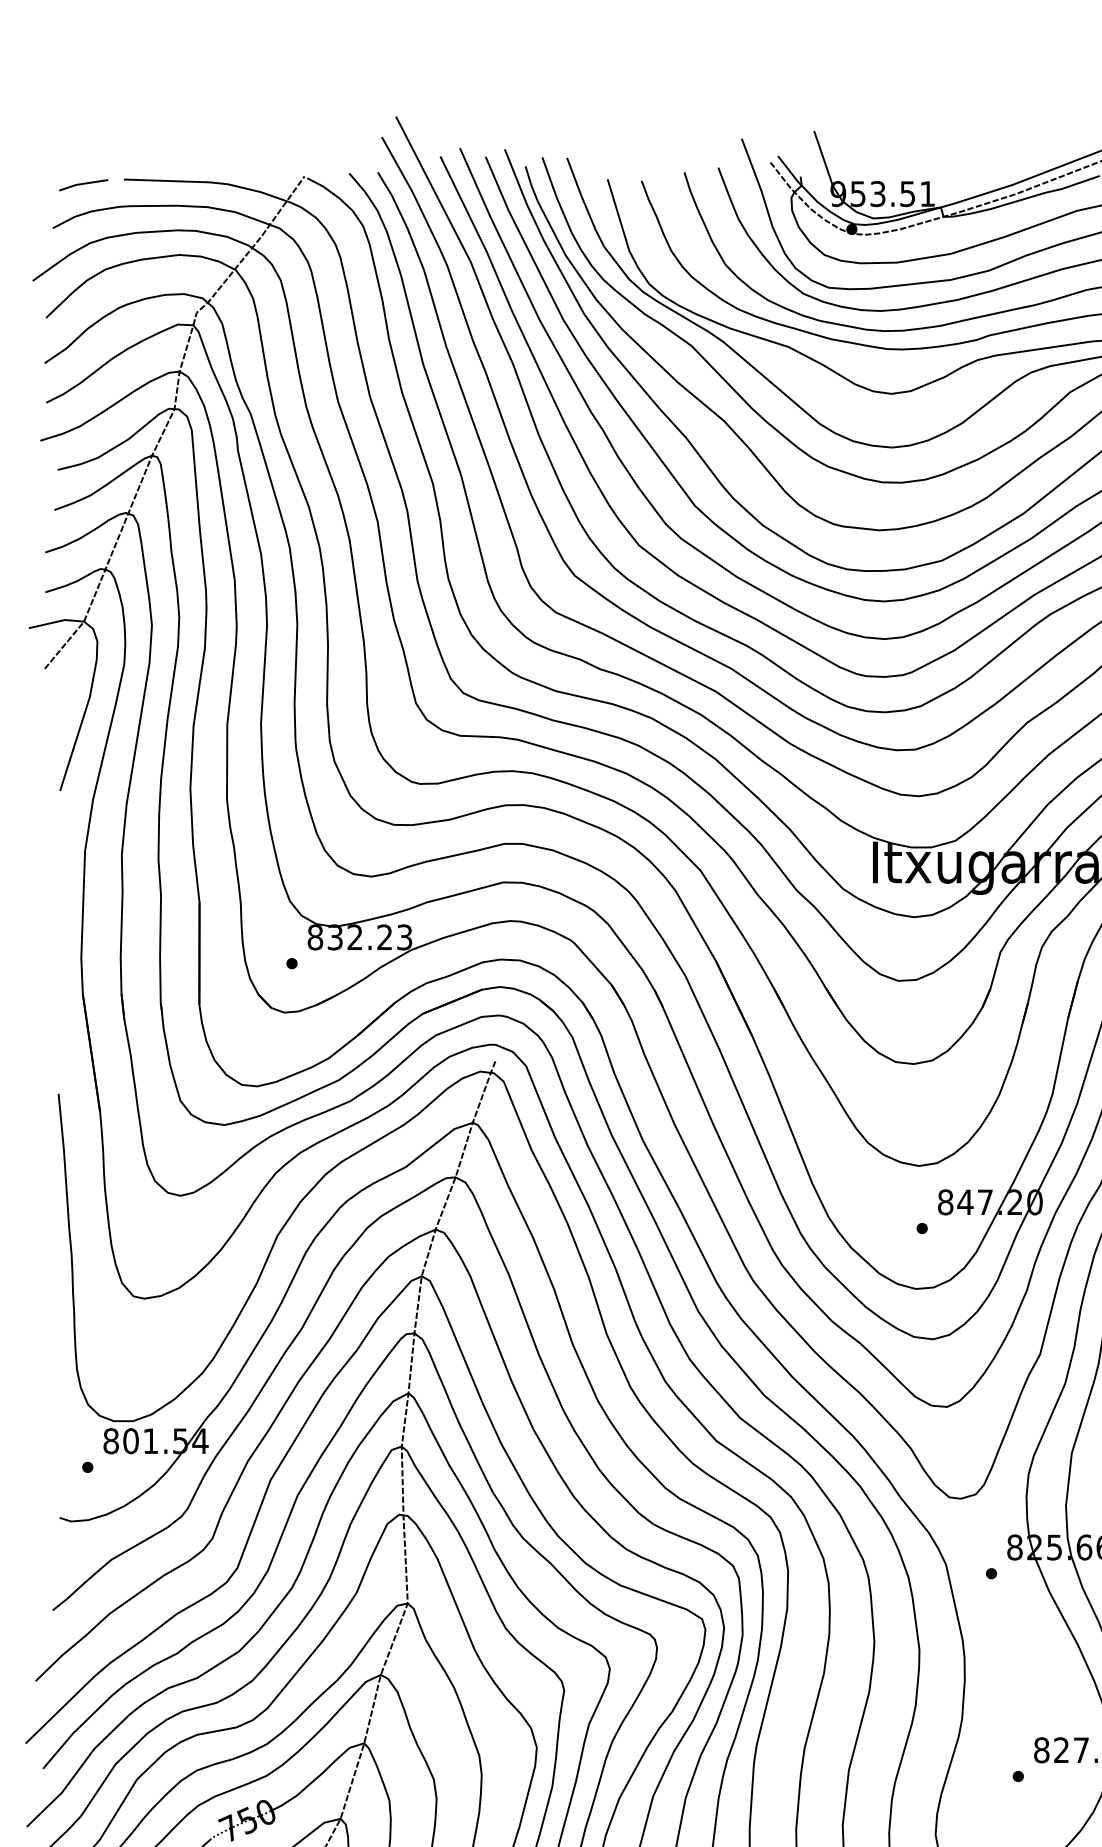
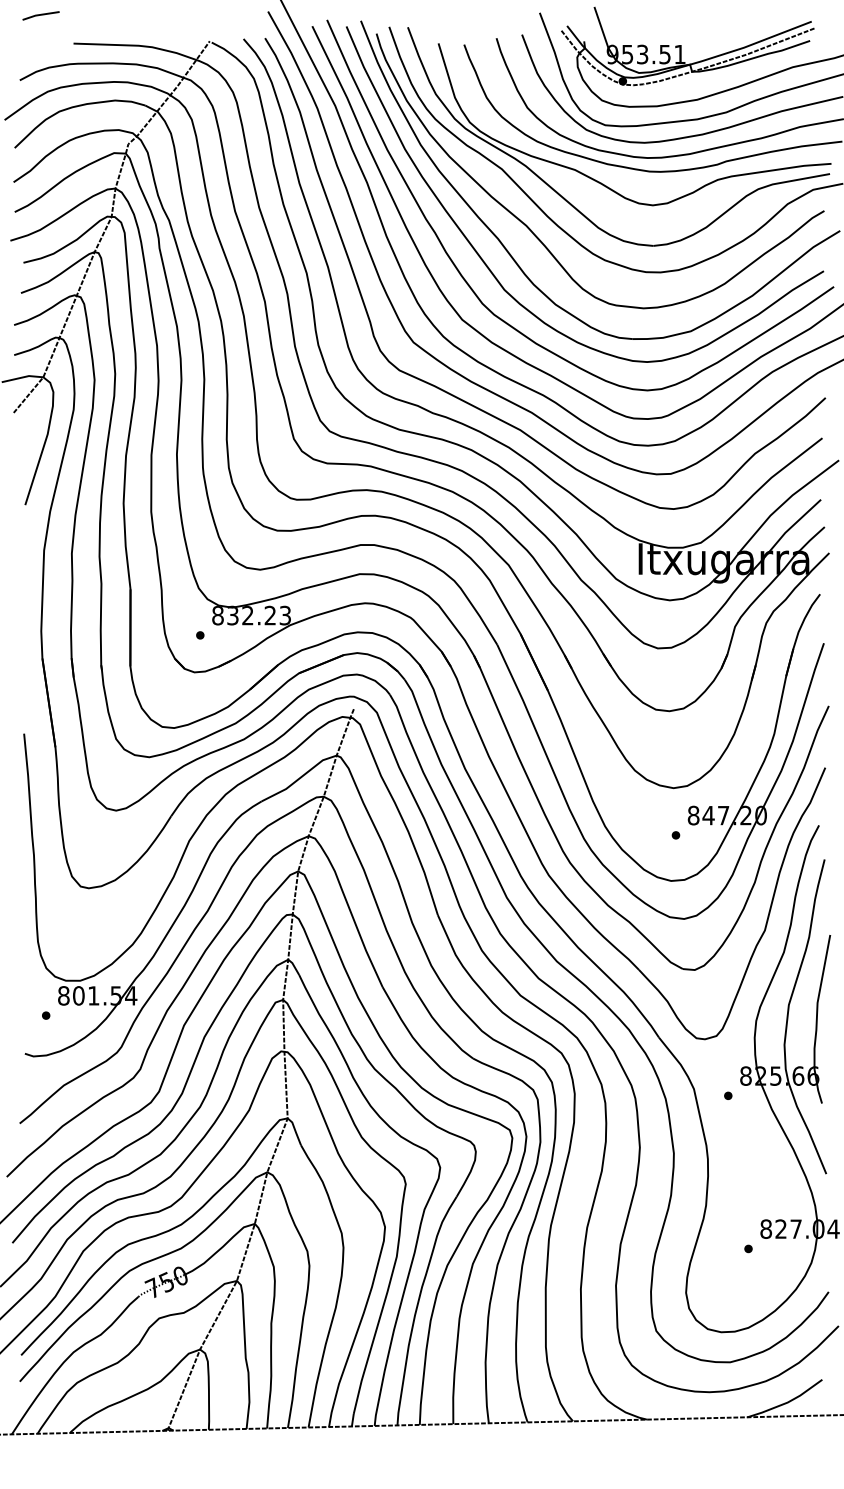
line: (82, 184) -> (40, 15), moved

